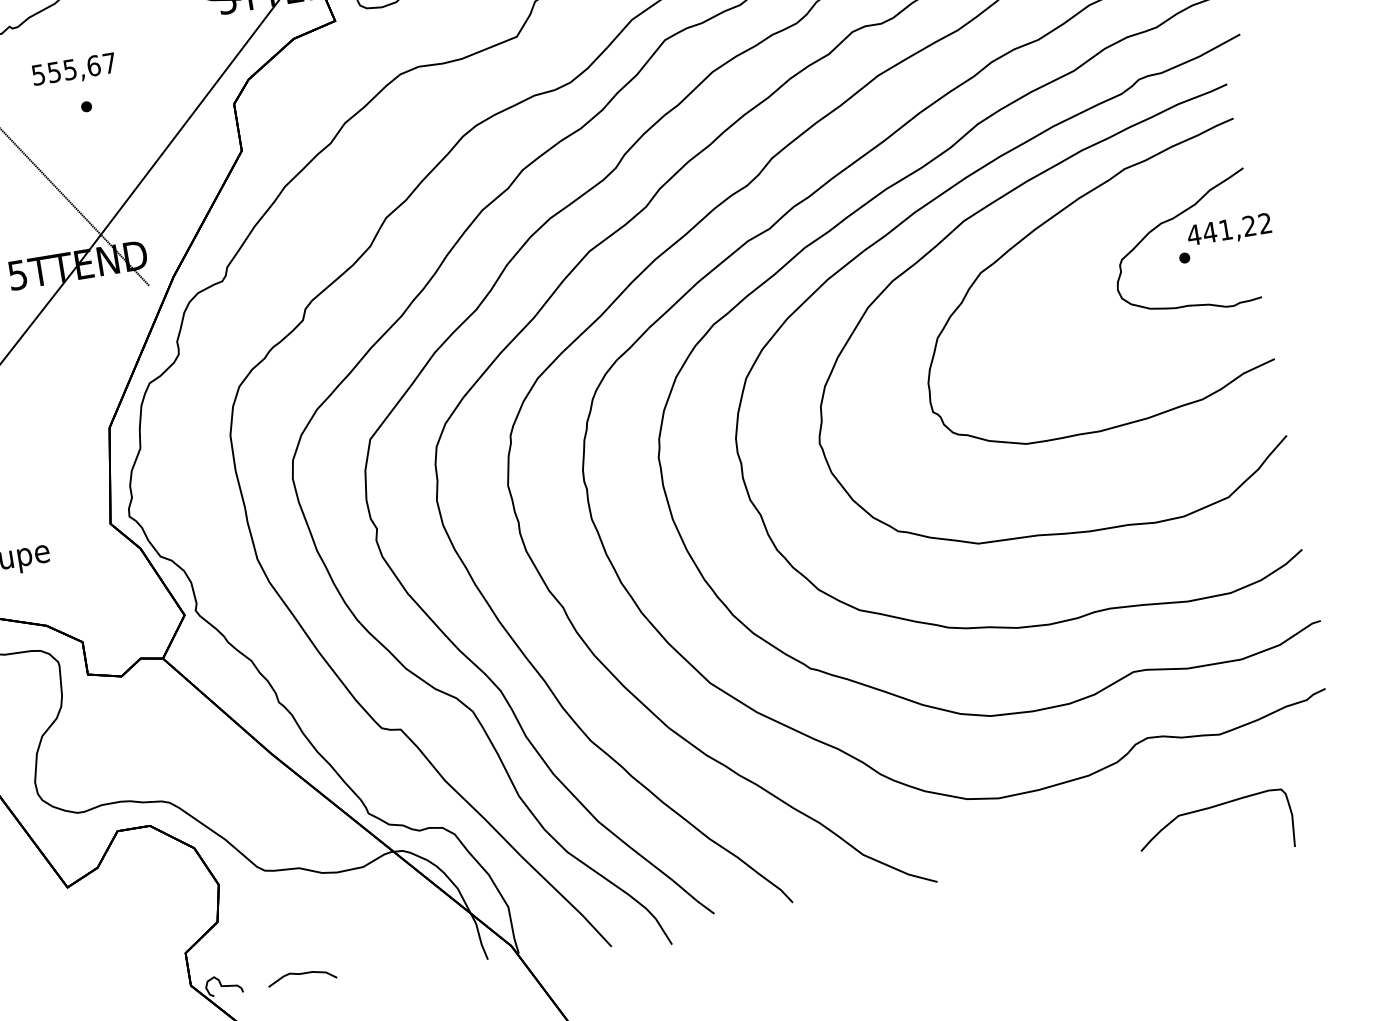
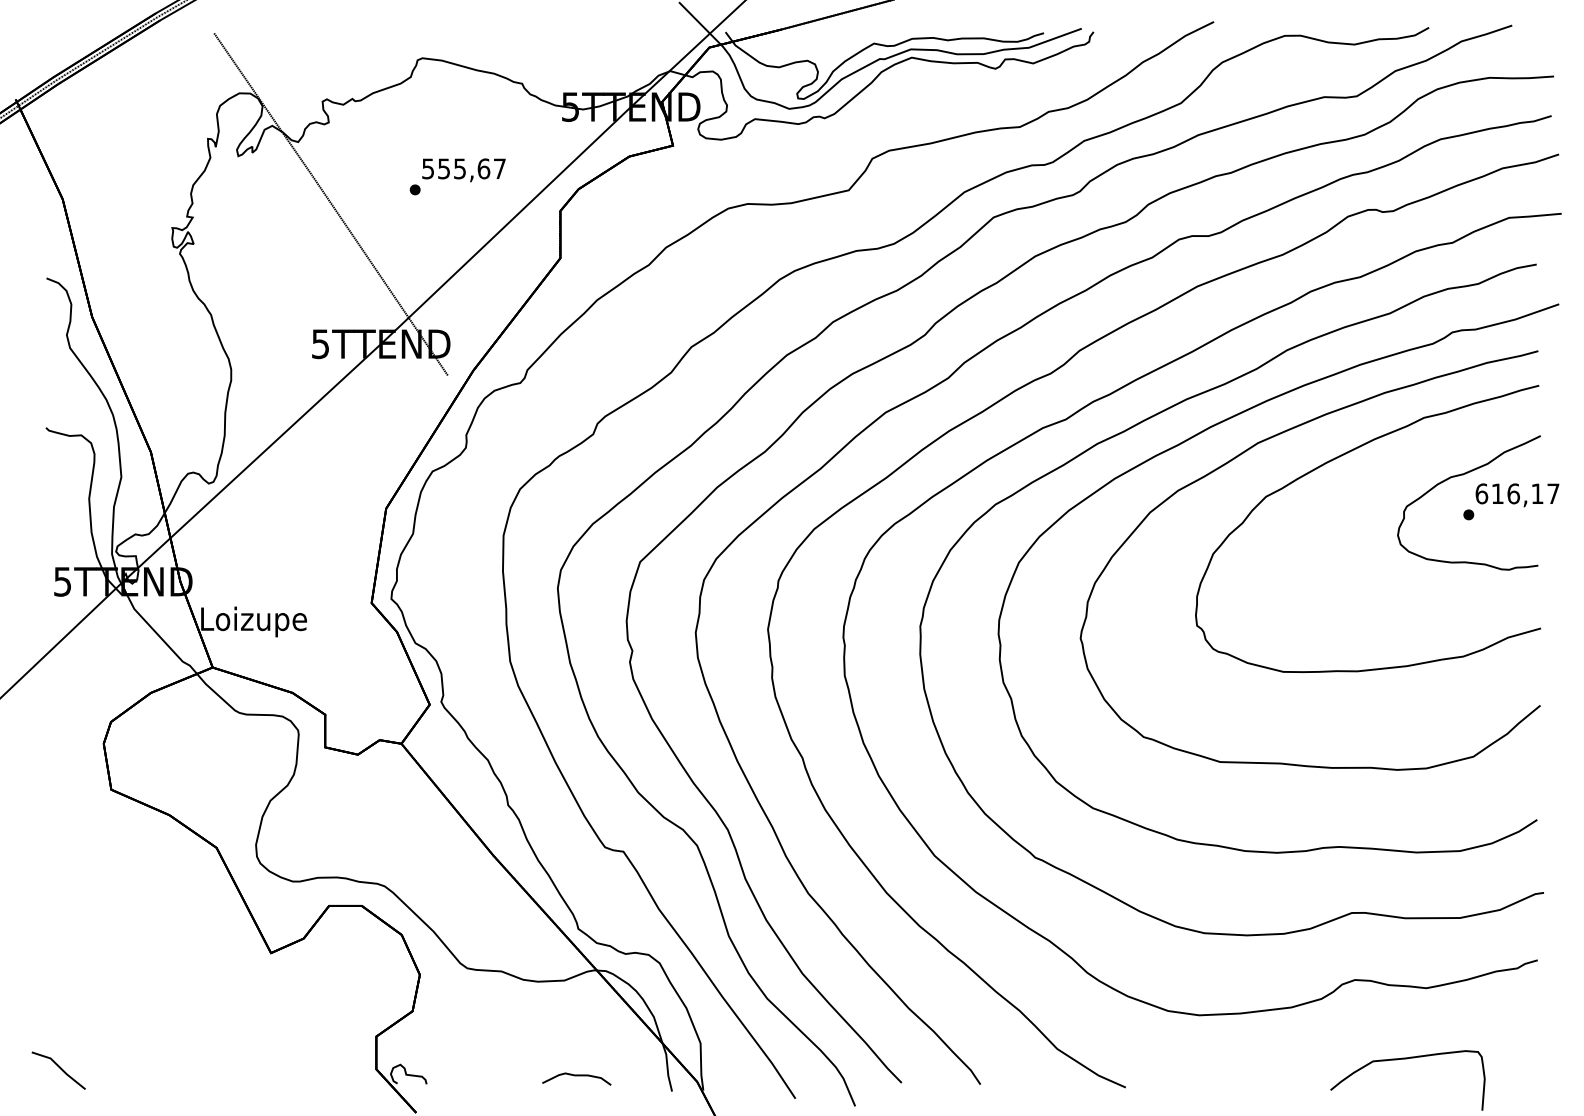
text: (73, 70) -> (463, 170), moved
text: (1229, 228) -> (1517, 493), 441,22 -> 616,17
curve: (301, 974) -> (576, 1076), moved

